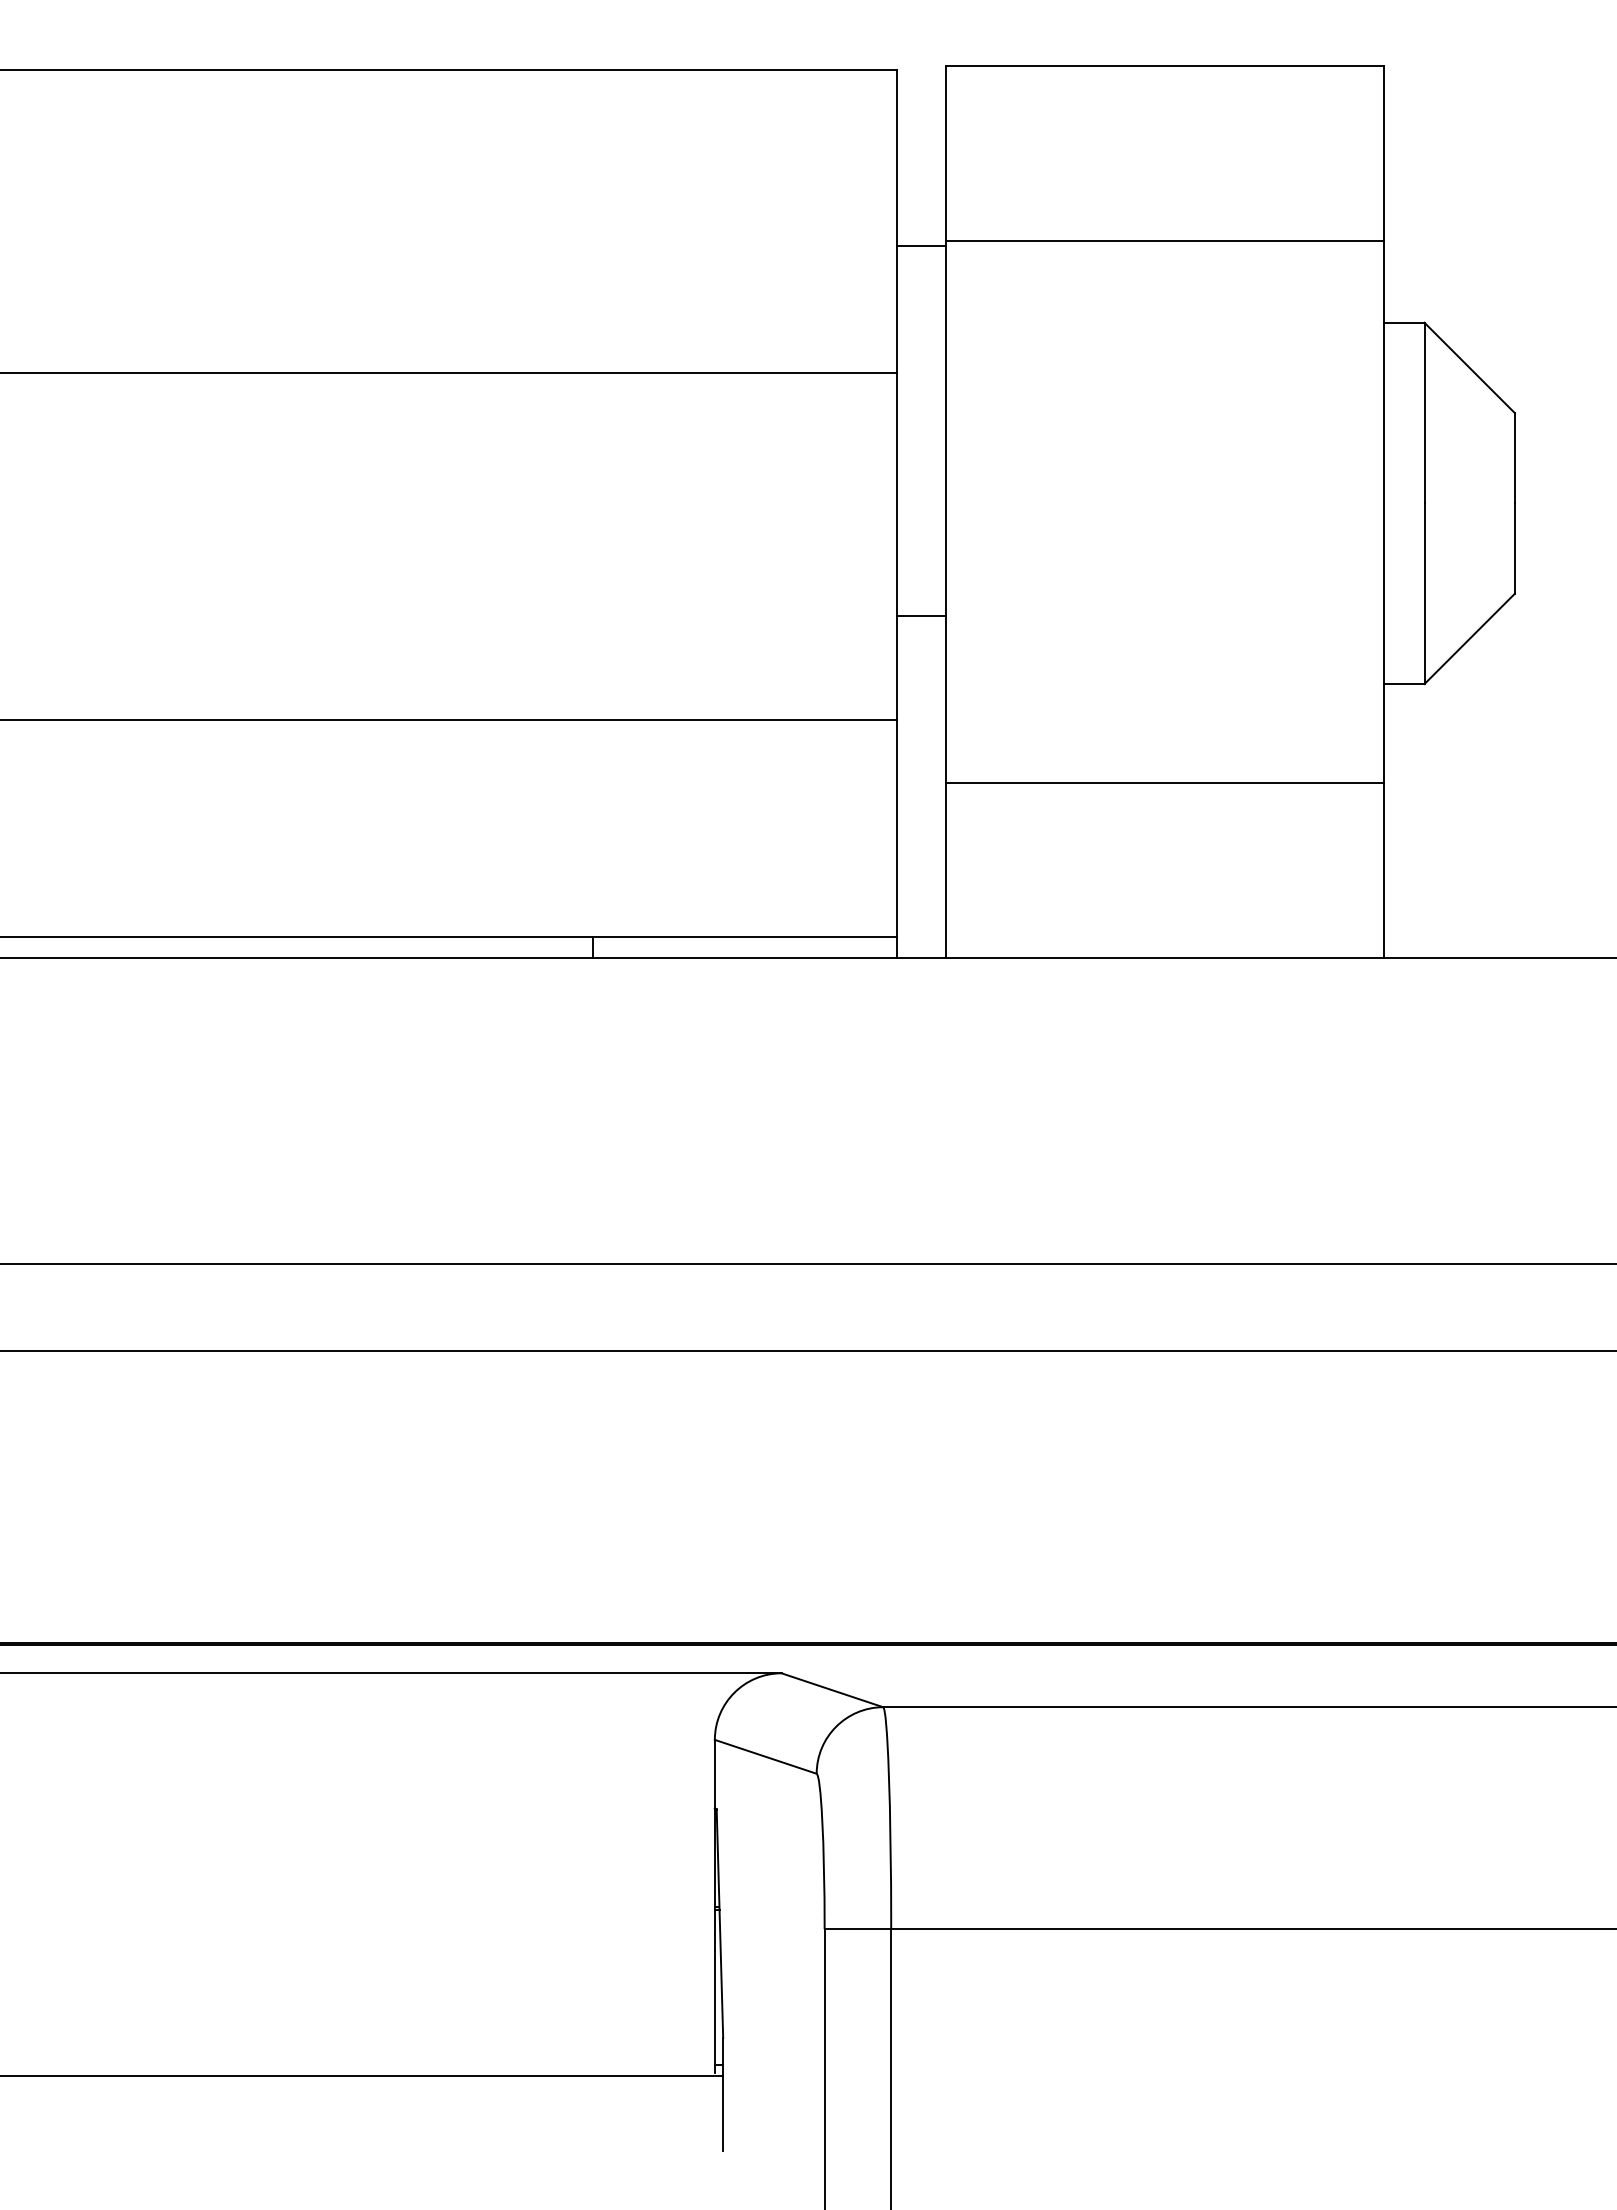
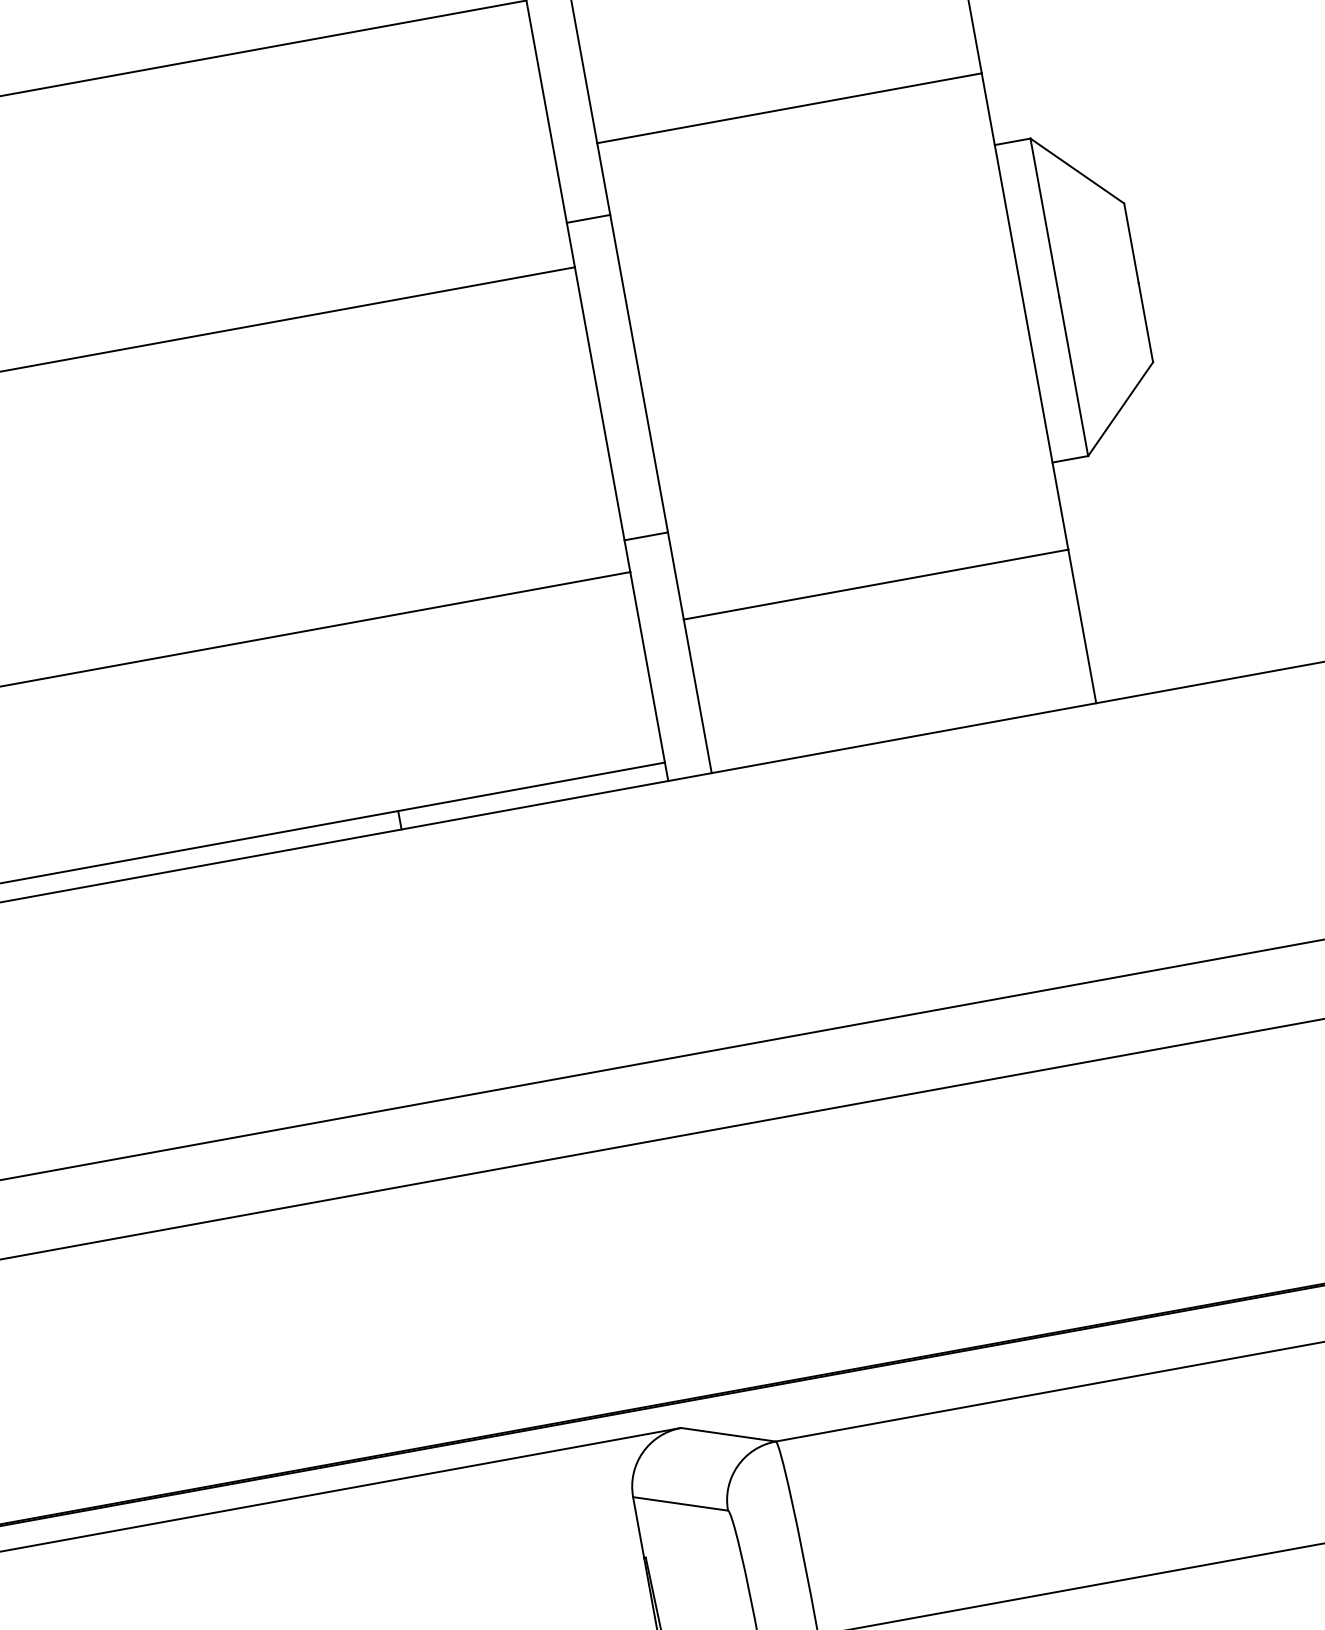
line: (921, 245) -> (588, 218), moved
line: (921, 616) -> (646, 536), moved

